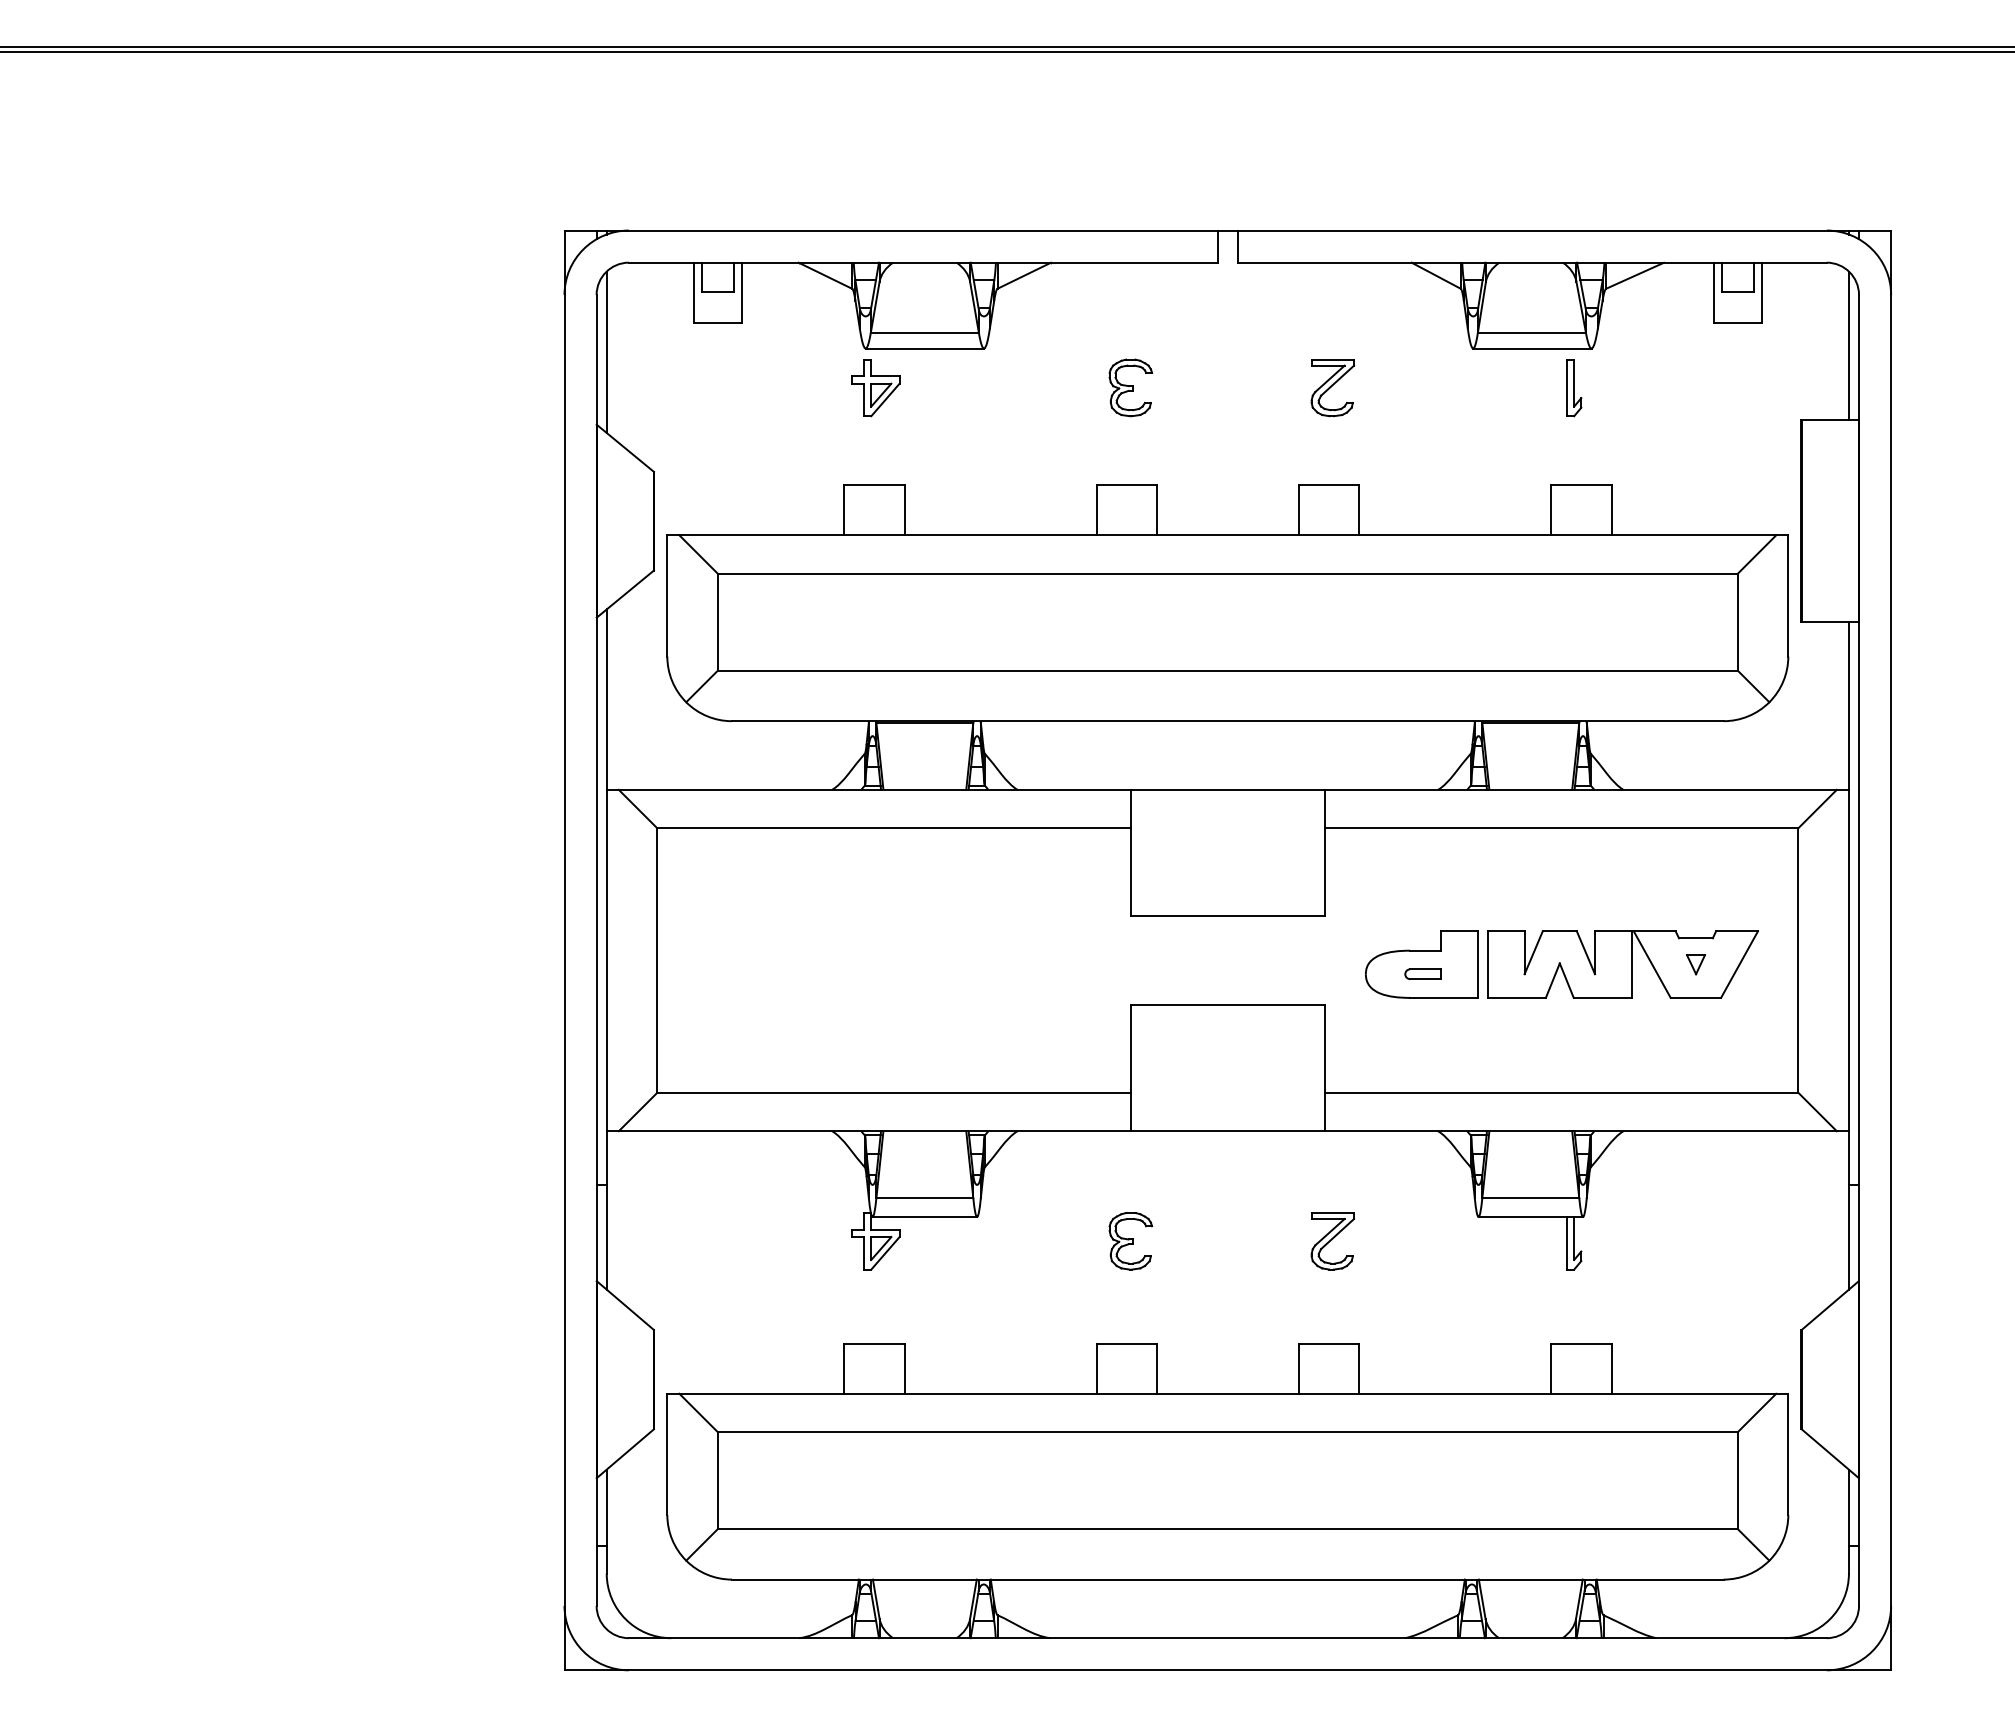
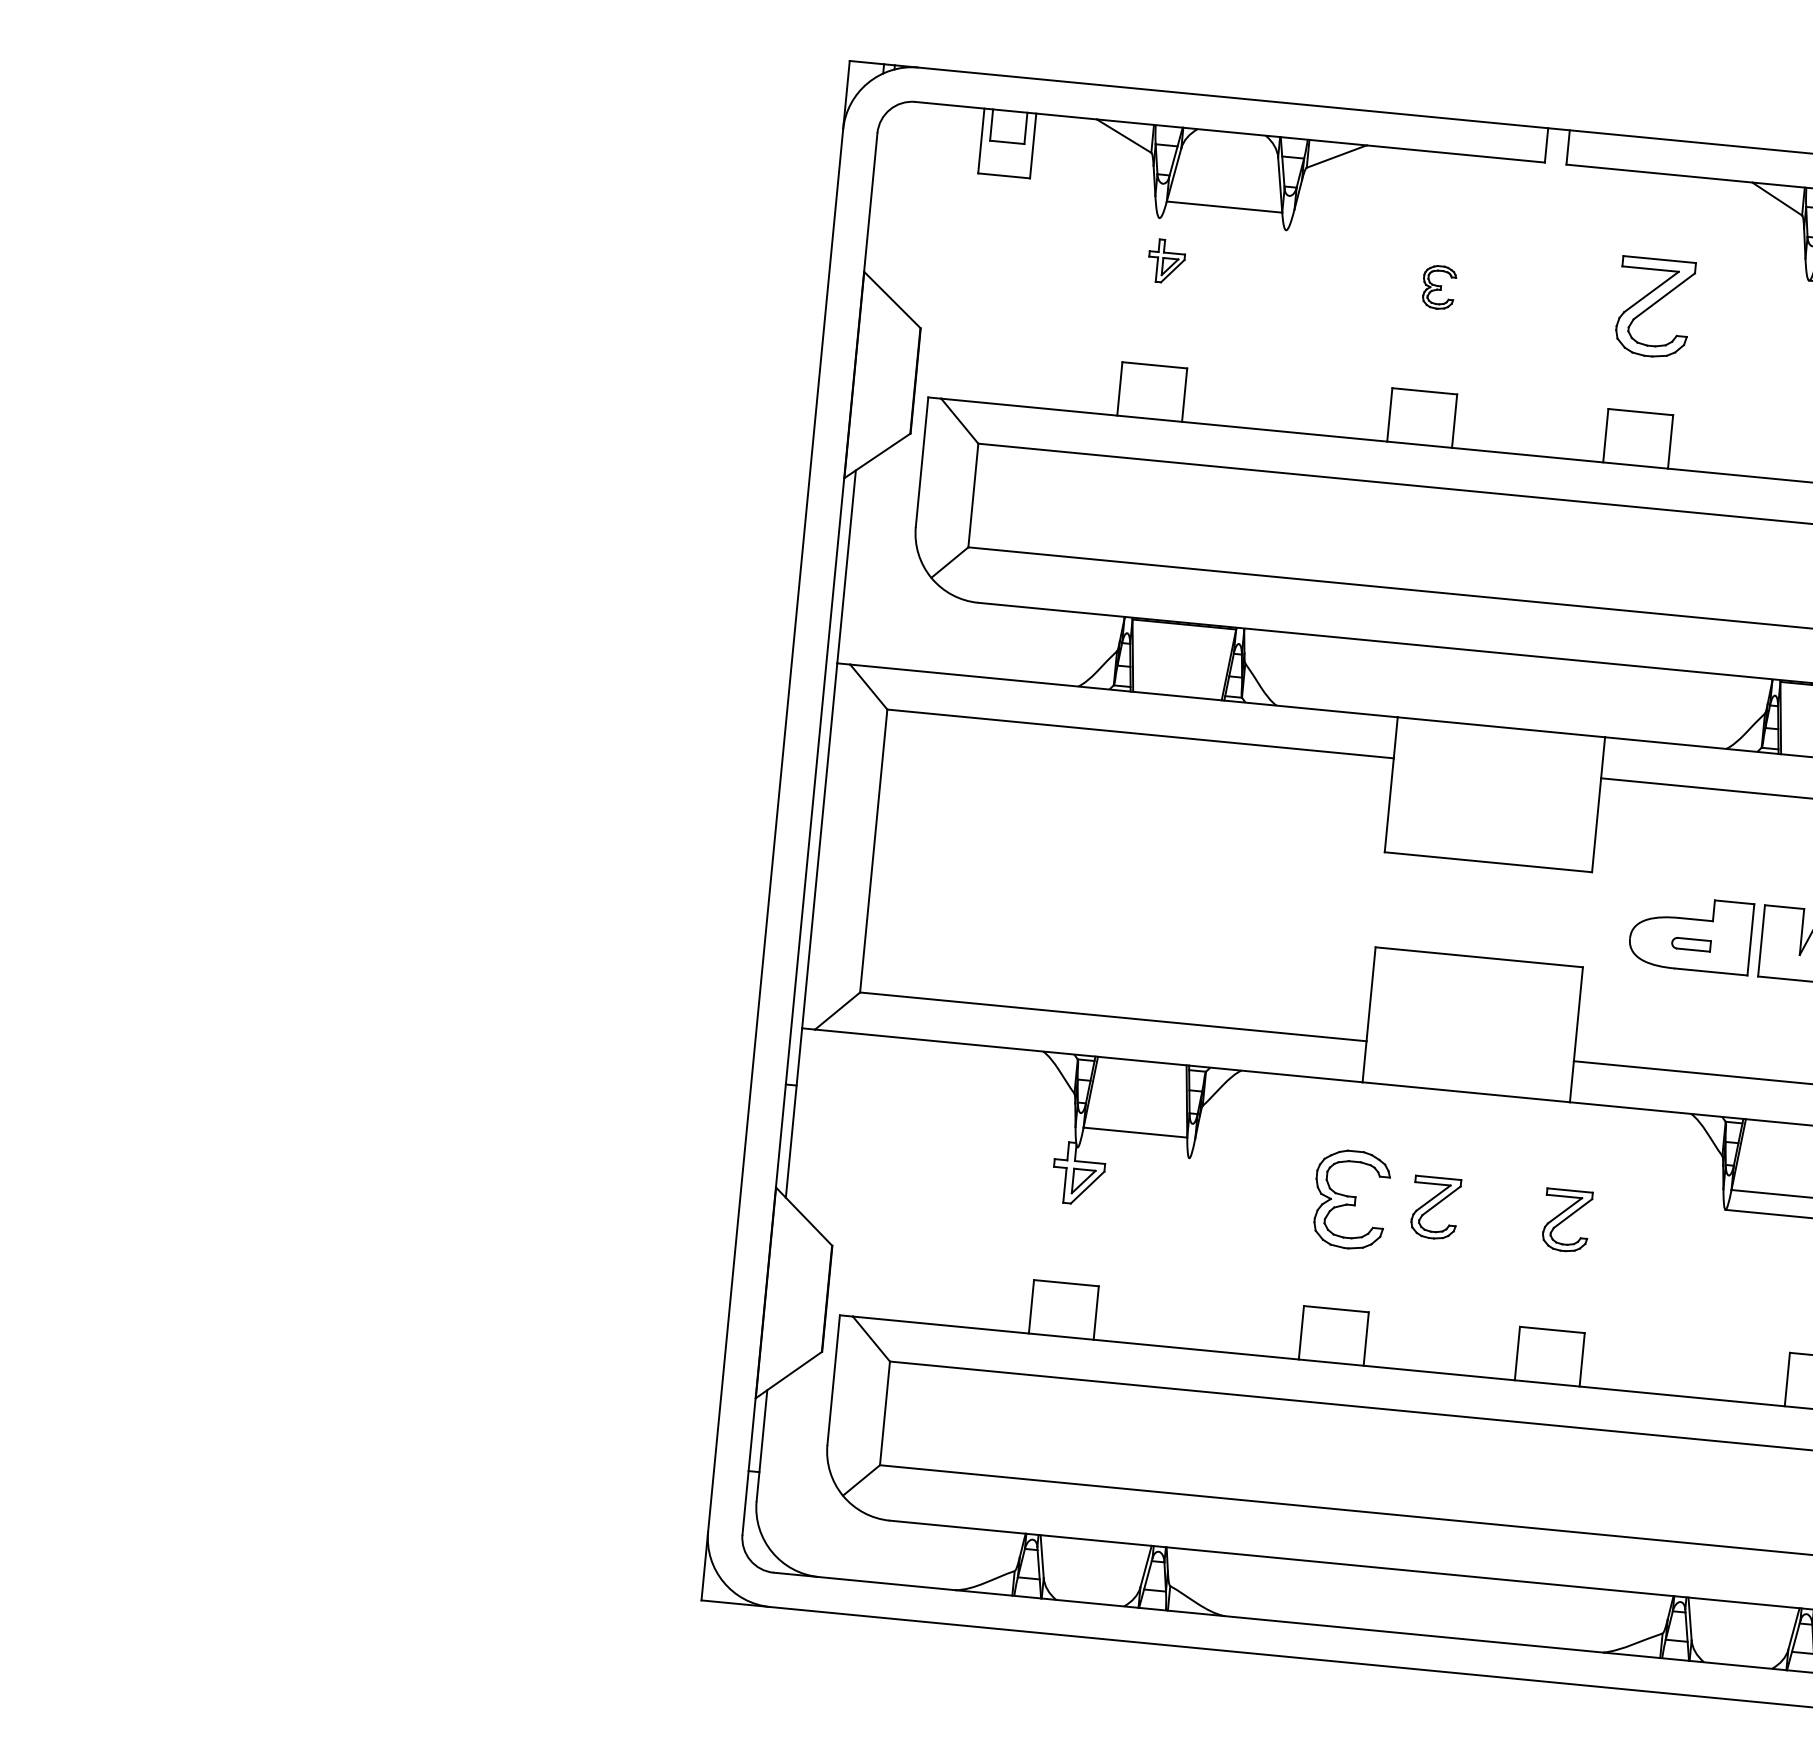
line: (924, 348) -> (1222, 224), removed
line: (606, 351) -> (882, 194), removed
part: (1130, 387) -> (1438, 287), size x0.7
part: (875, 388) -> (1166, 261), size x0.7
part: (1332, 388) -> (1654, 308), size x1.6
line: (924, 1217) -> (1133, 1153), removed
part: (1130, 1241) -> (1350, 1200), size x1.6
part: (1209, 1241) -> (1435, 1208), added

